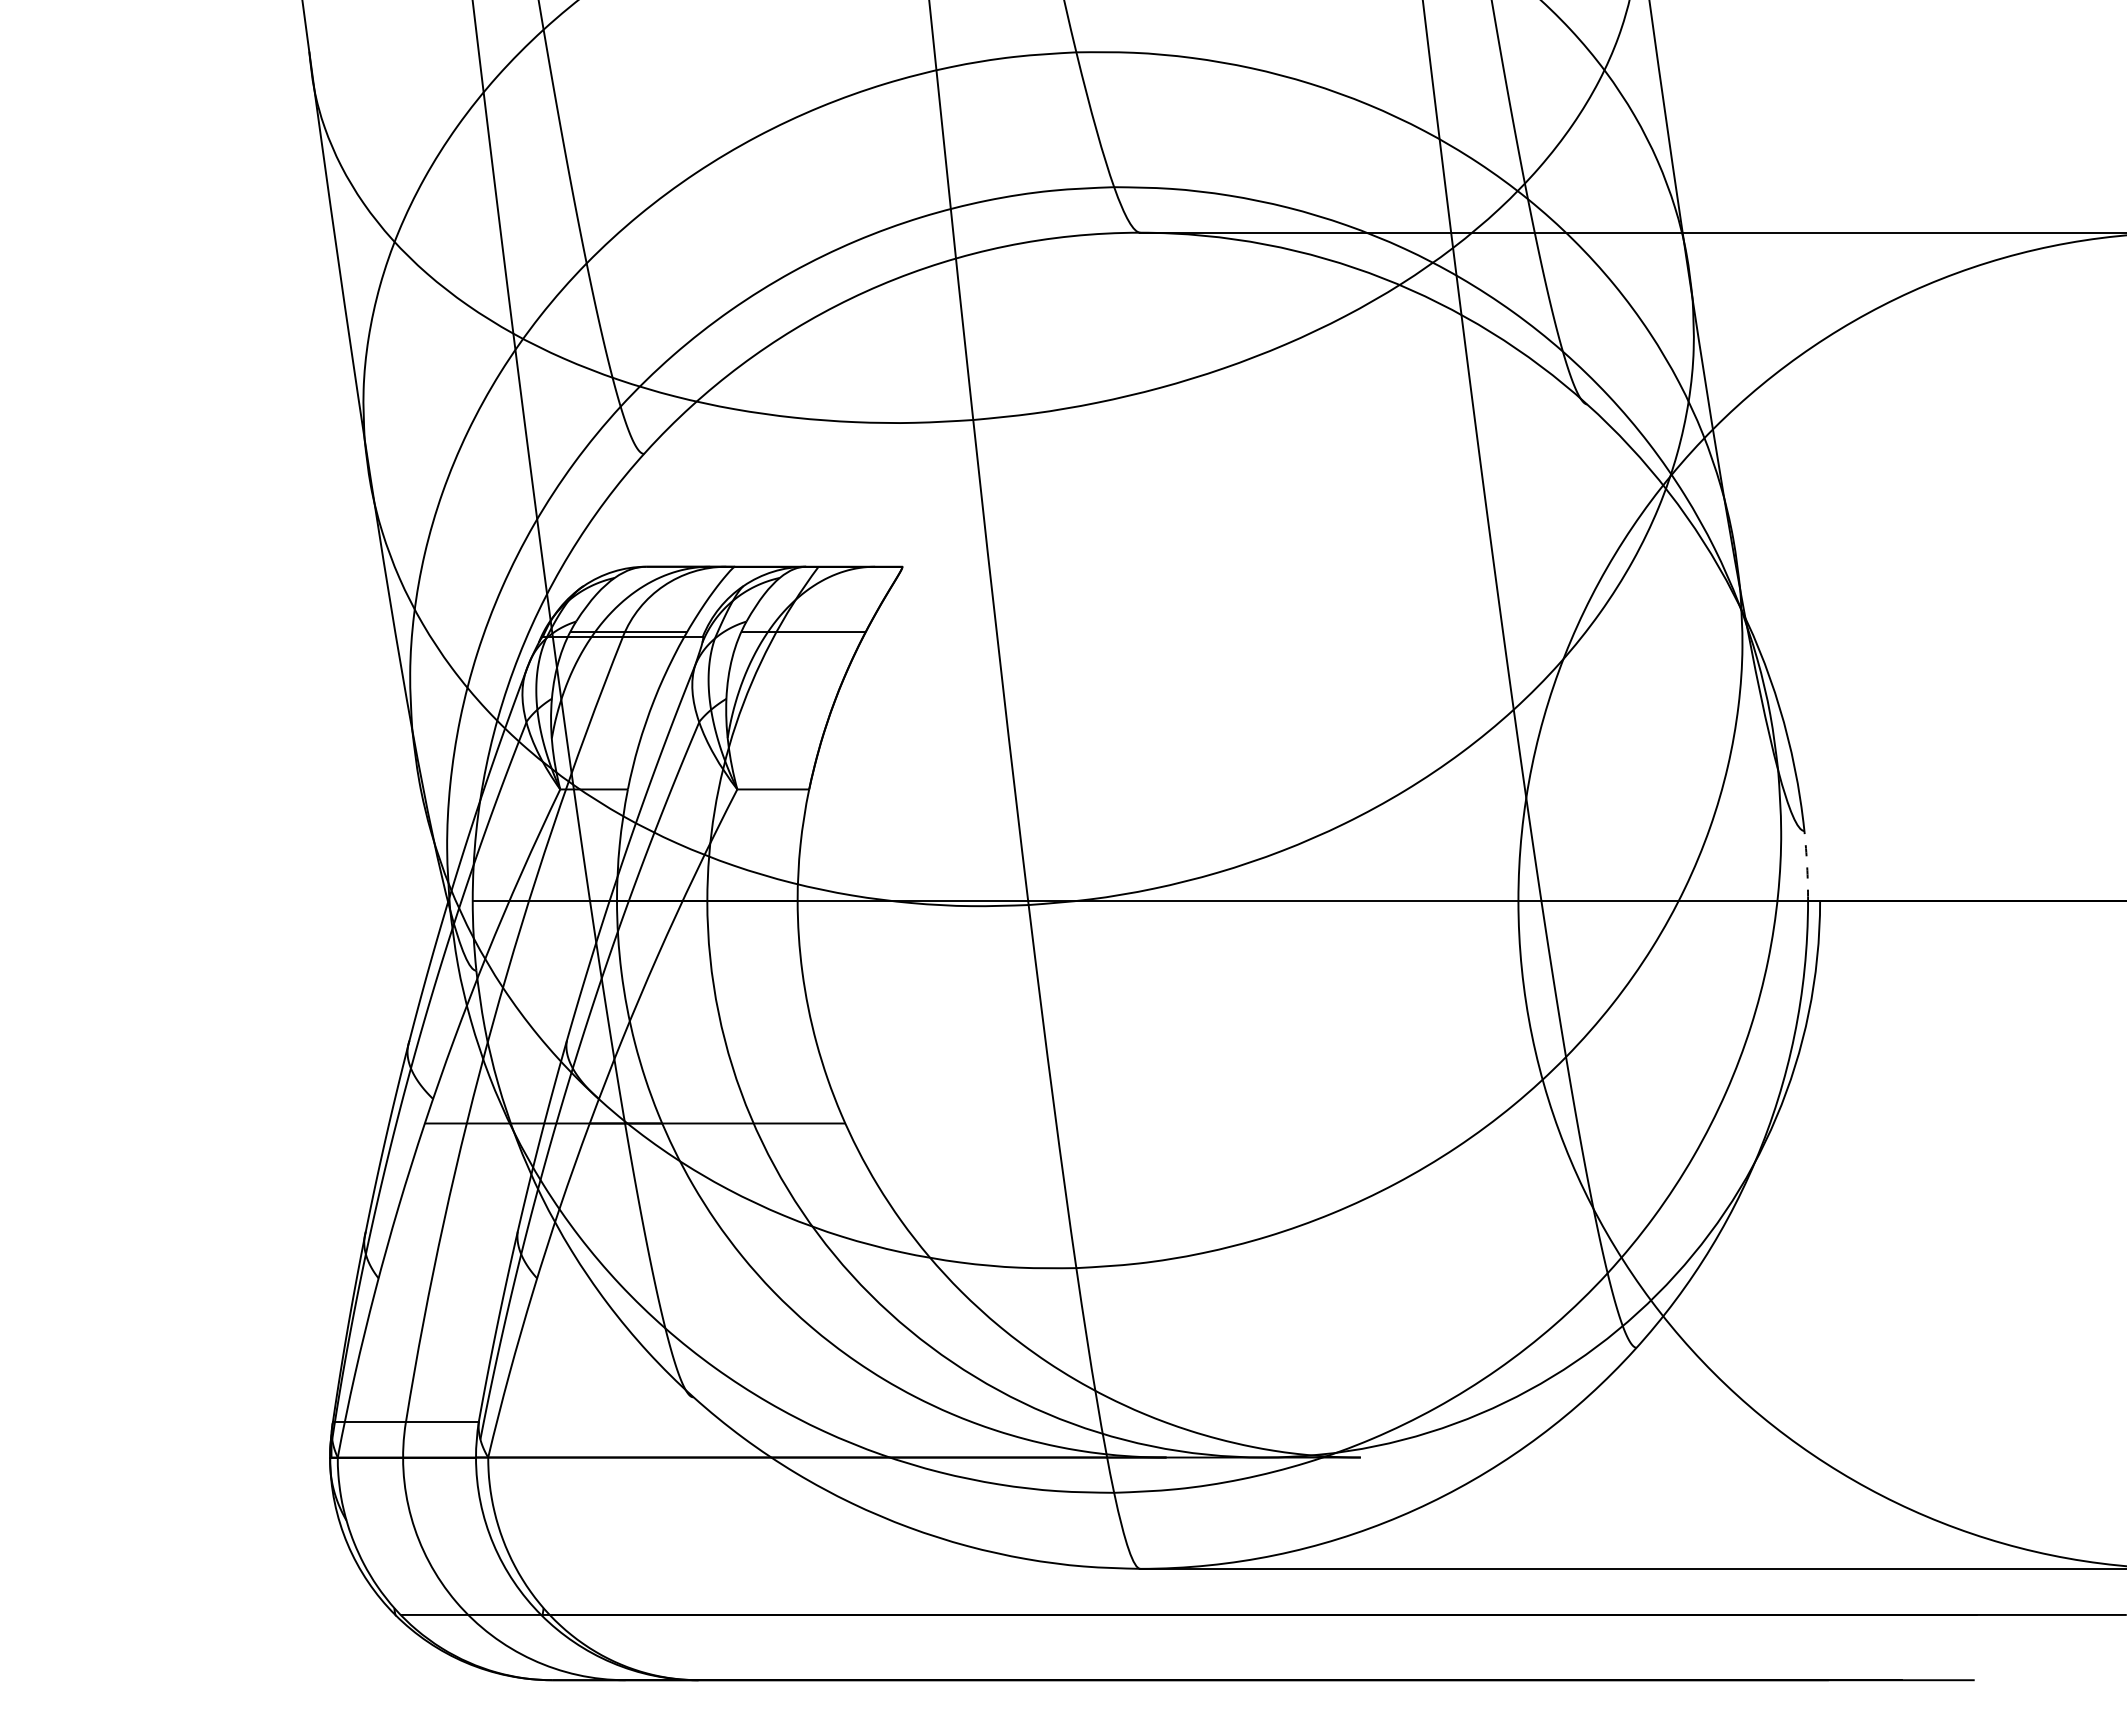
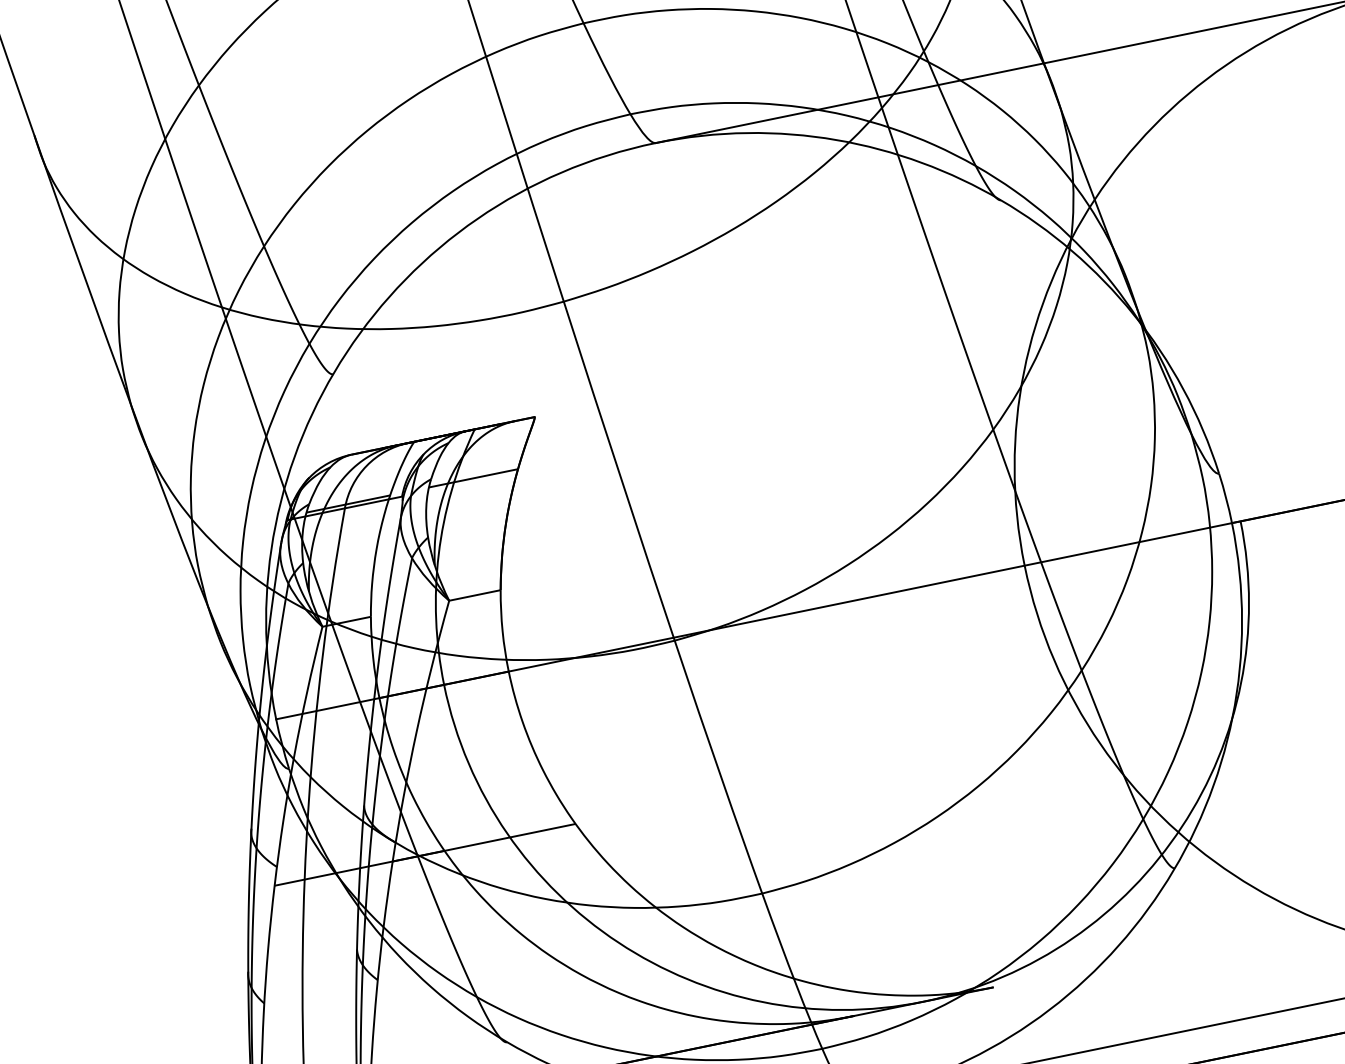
arc: (1807, 865) -> (1226, 497), dashed -> solid

